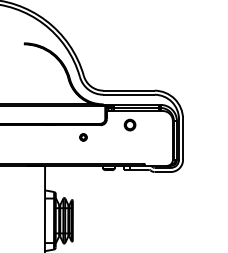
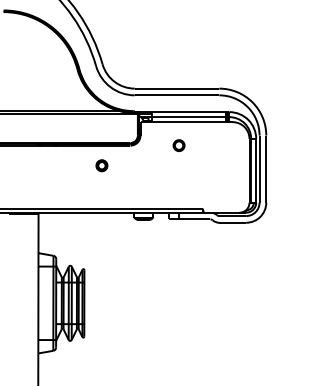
part: (130, 125) -> (179, 146), size x0.62

